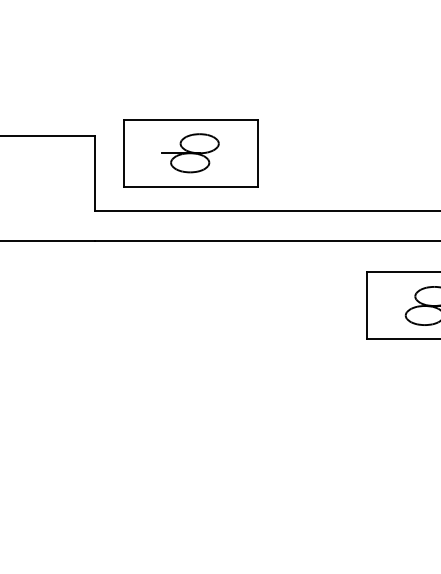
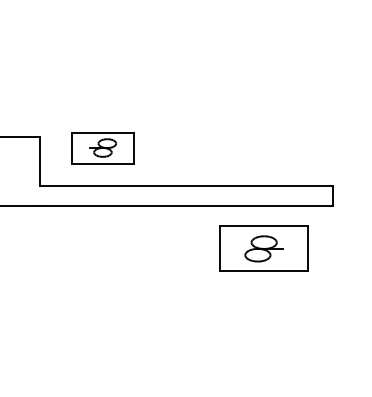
part: (189, 152) -> (102, 147), size x0.7

